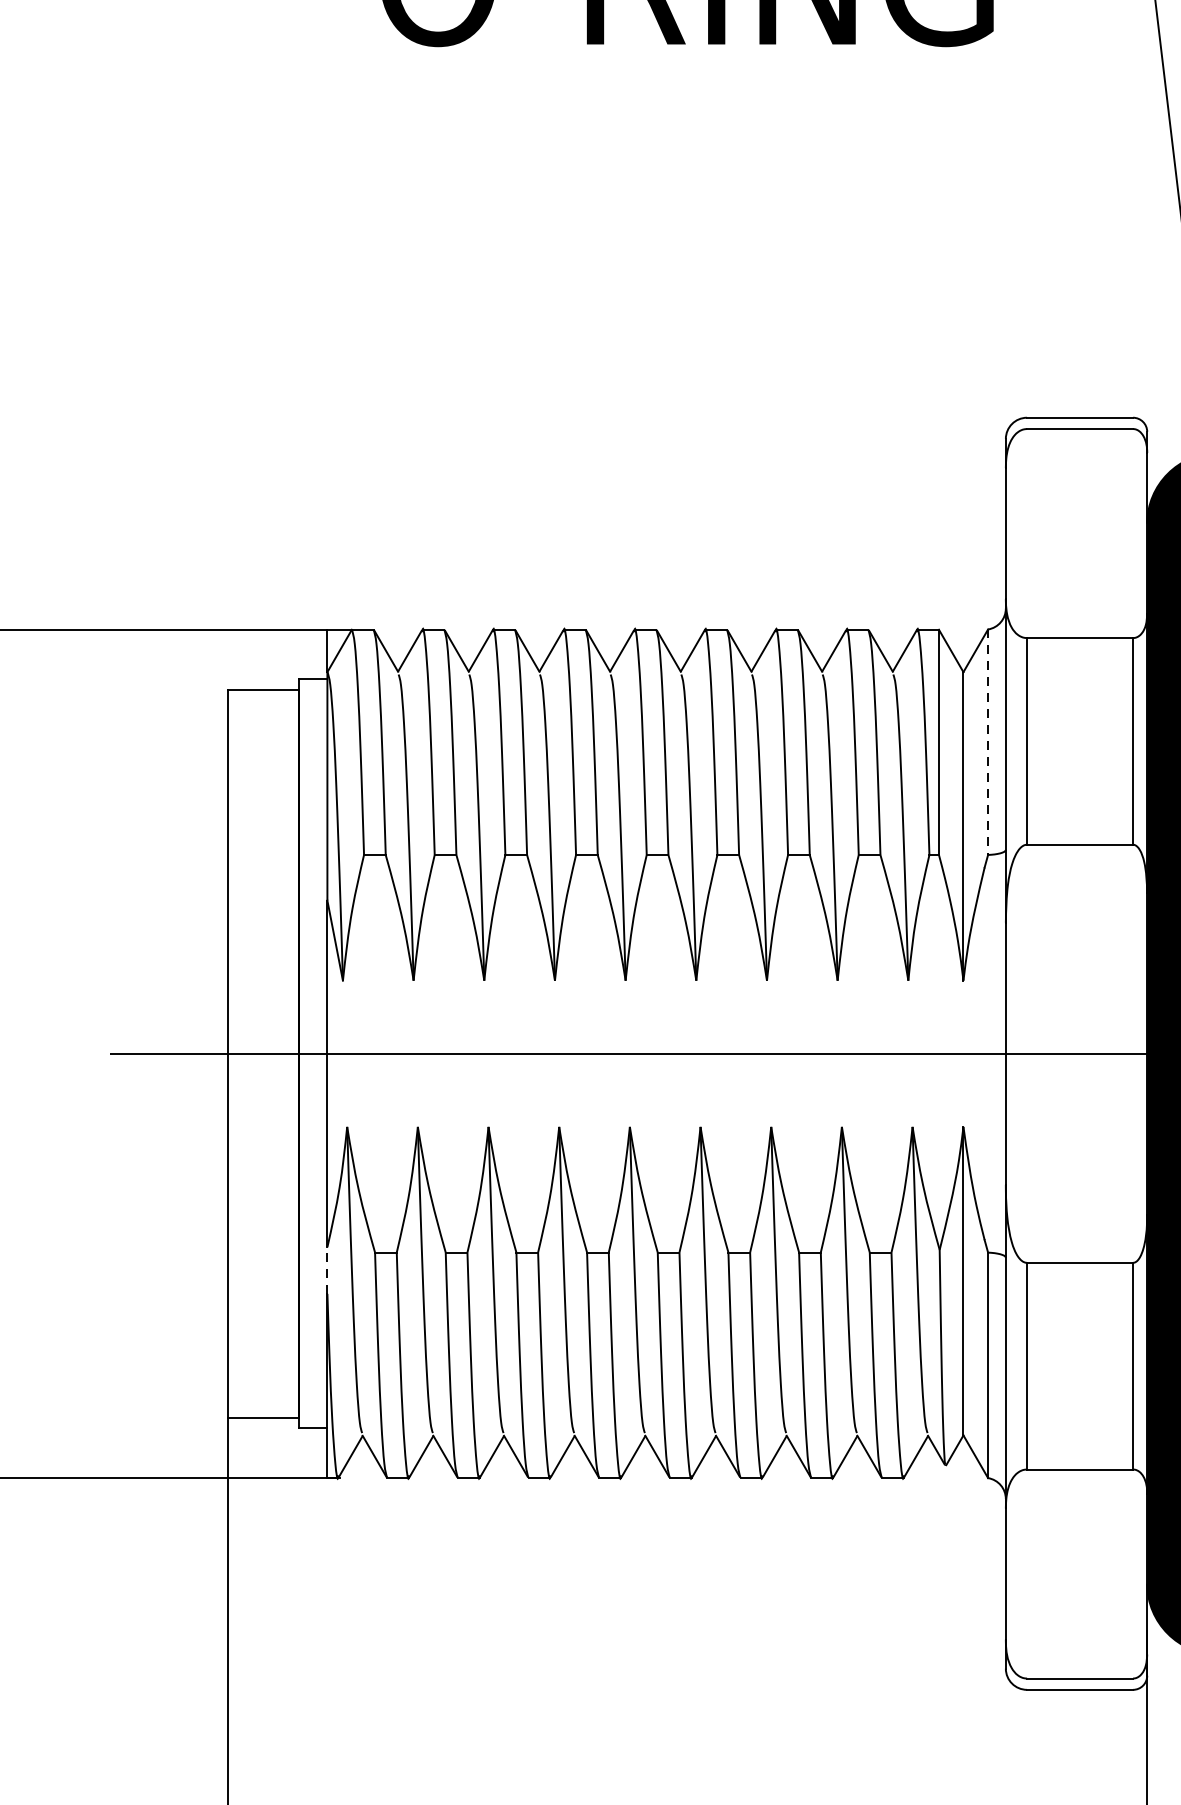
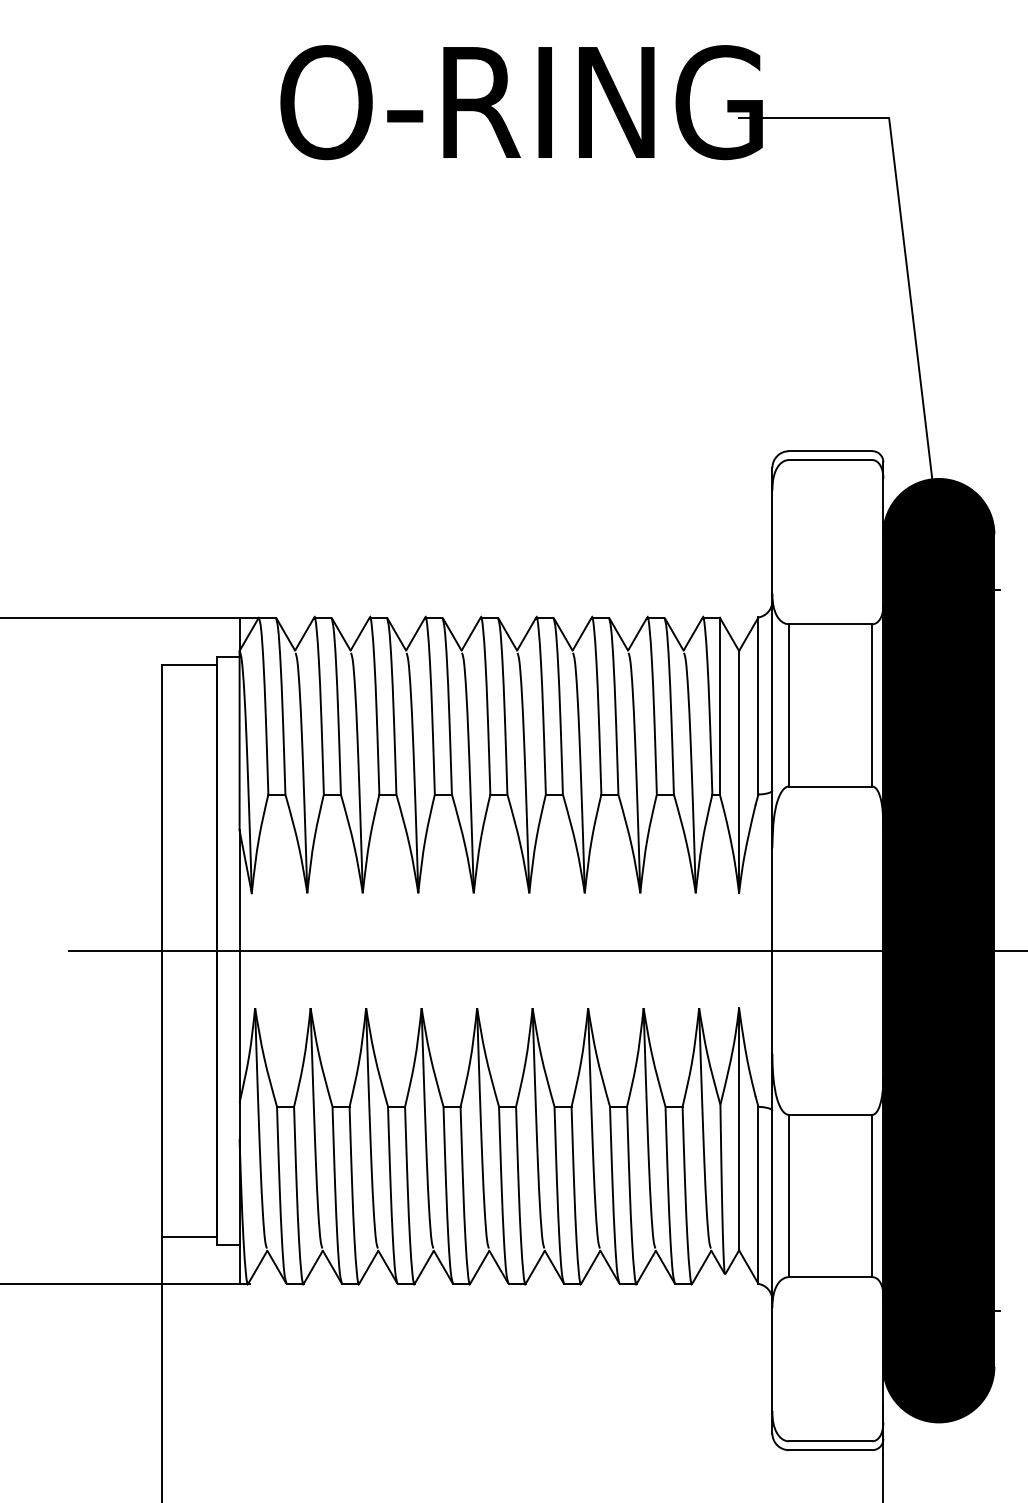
line: (988, 742) -> (758, 706), dashed -> solid
line: (327, 1270) -> (239, 1120), dashed -> solid

